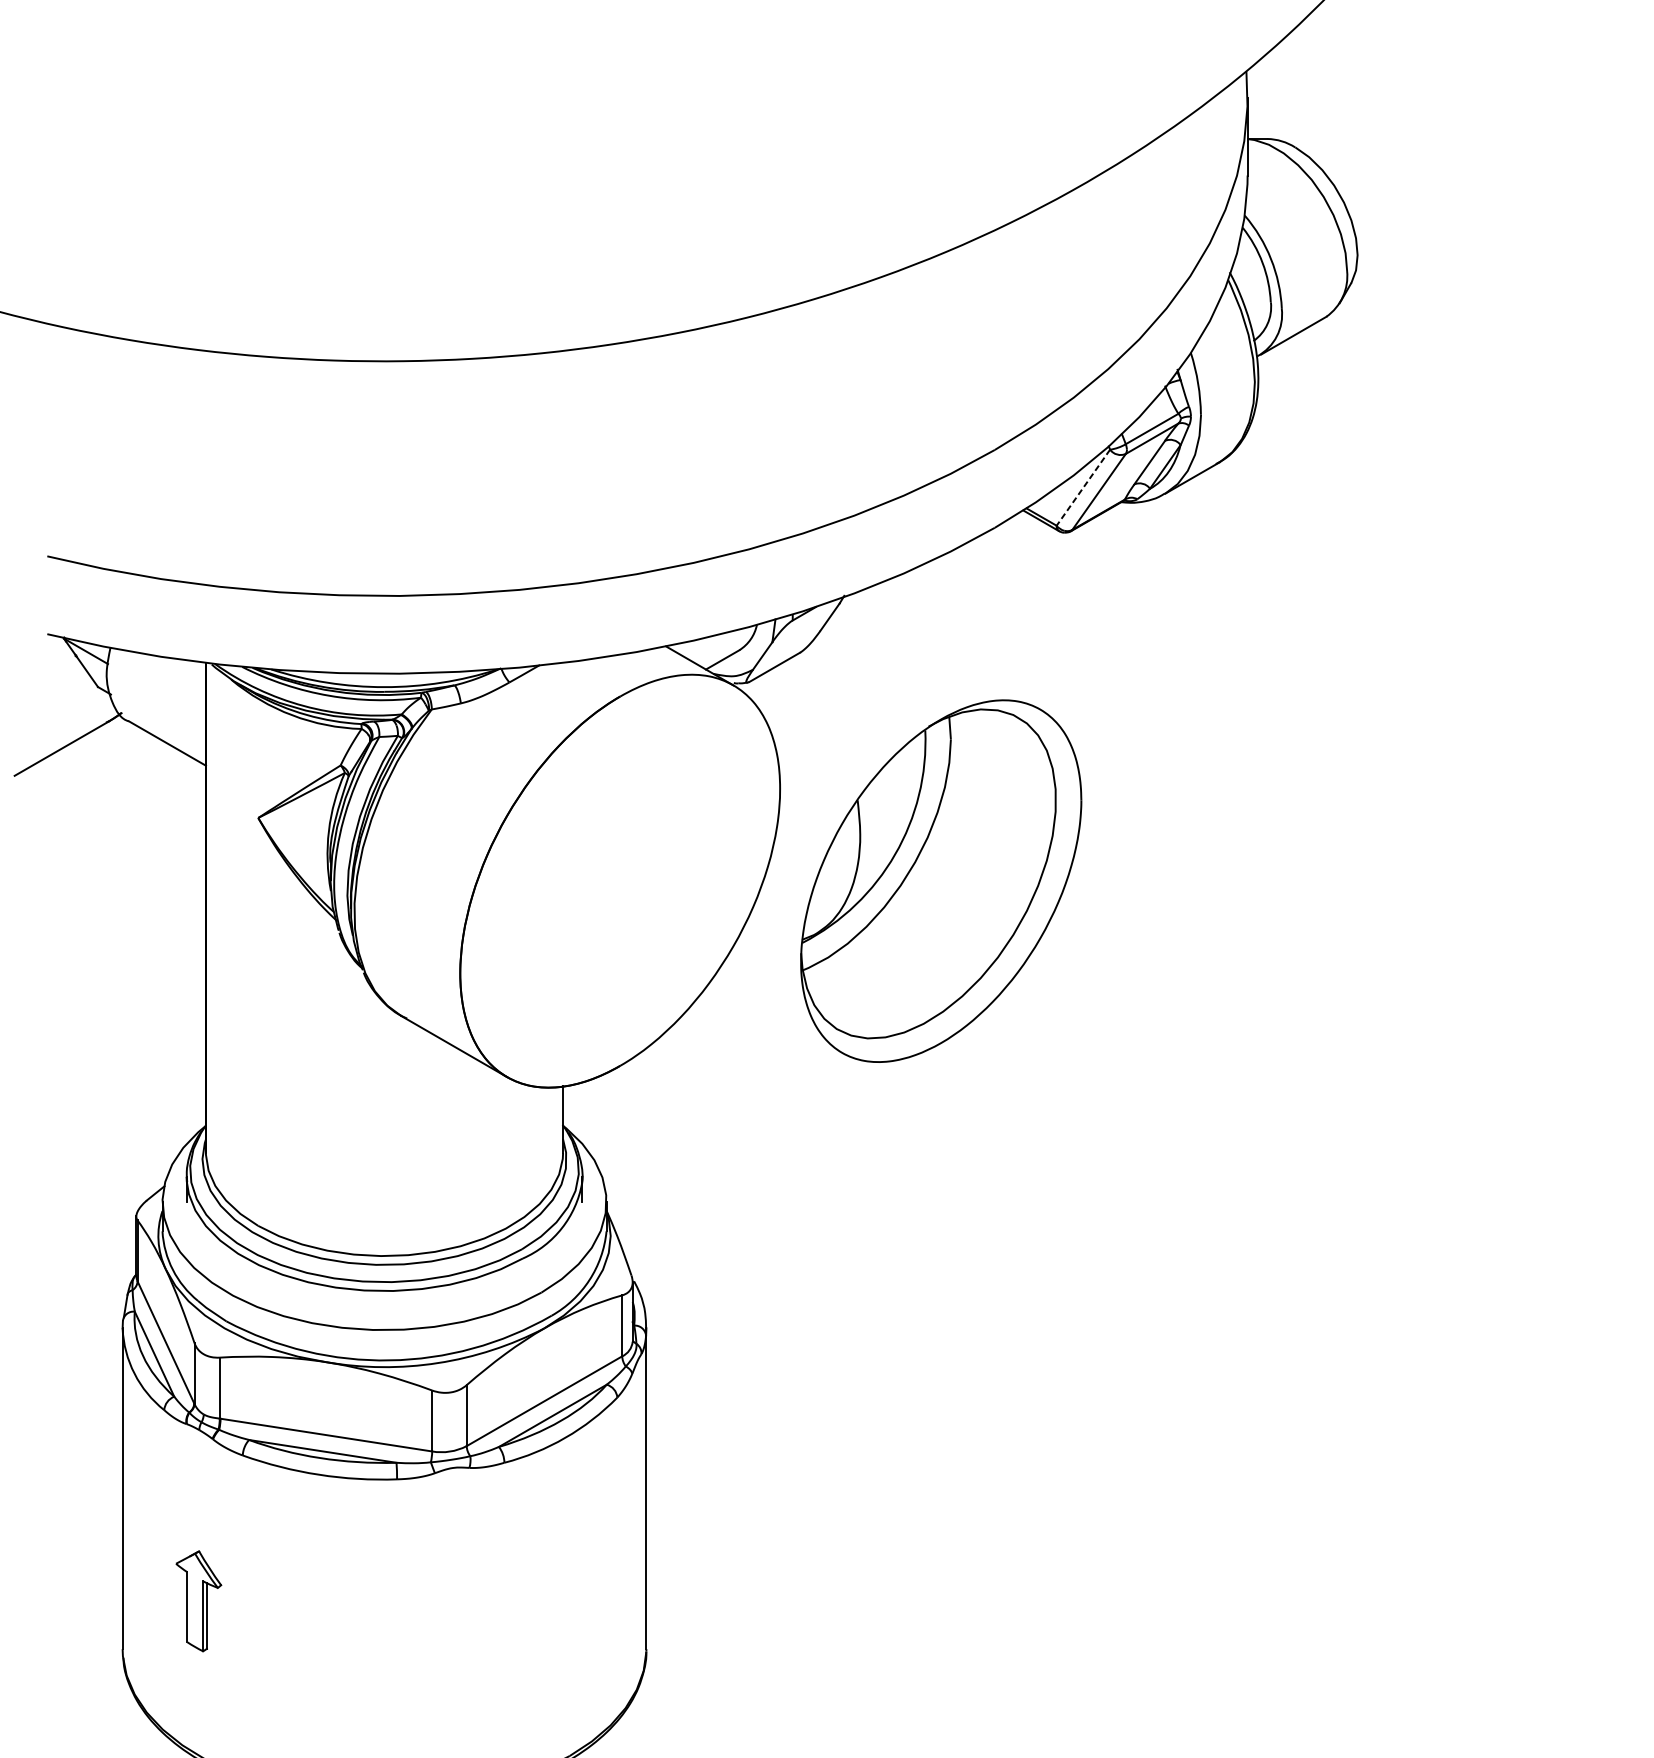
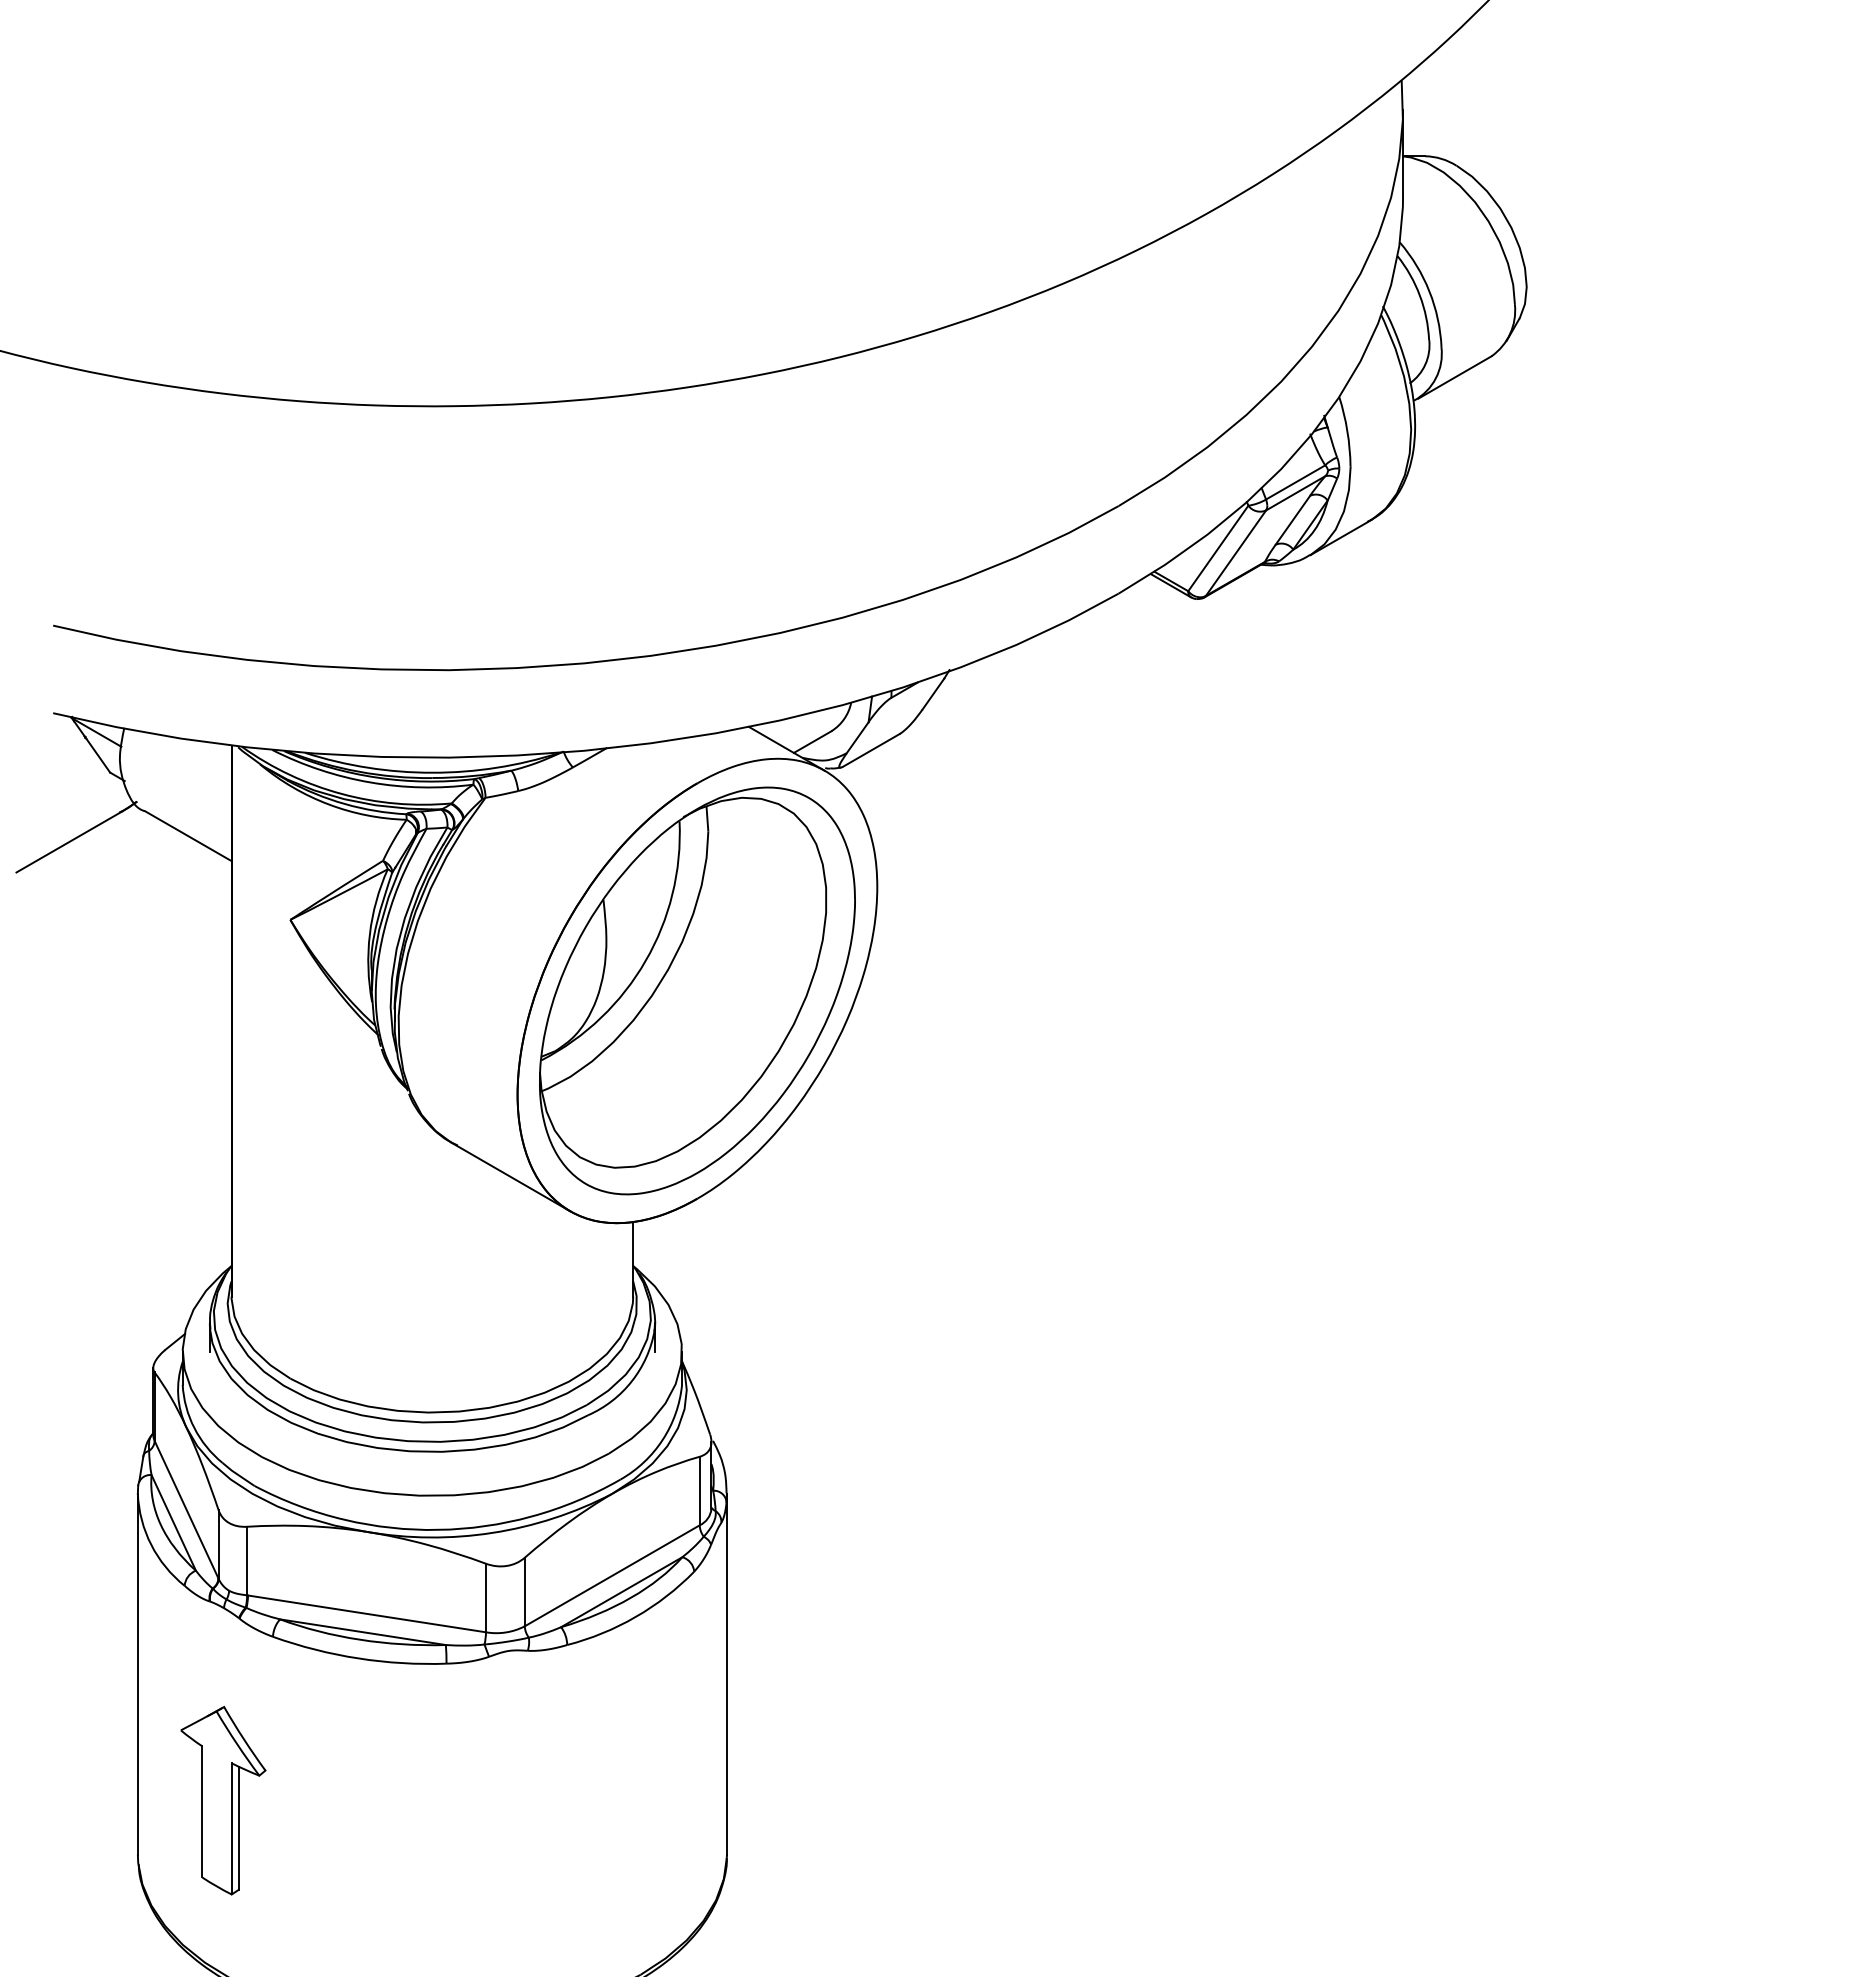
line: (1083, 487) -> (1218, 548), dashed -> solid
part: (941, 880) -> (697, 990), moved
part: (198, 1601) -> (223, 1800), size x1.67

